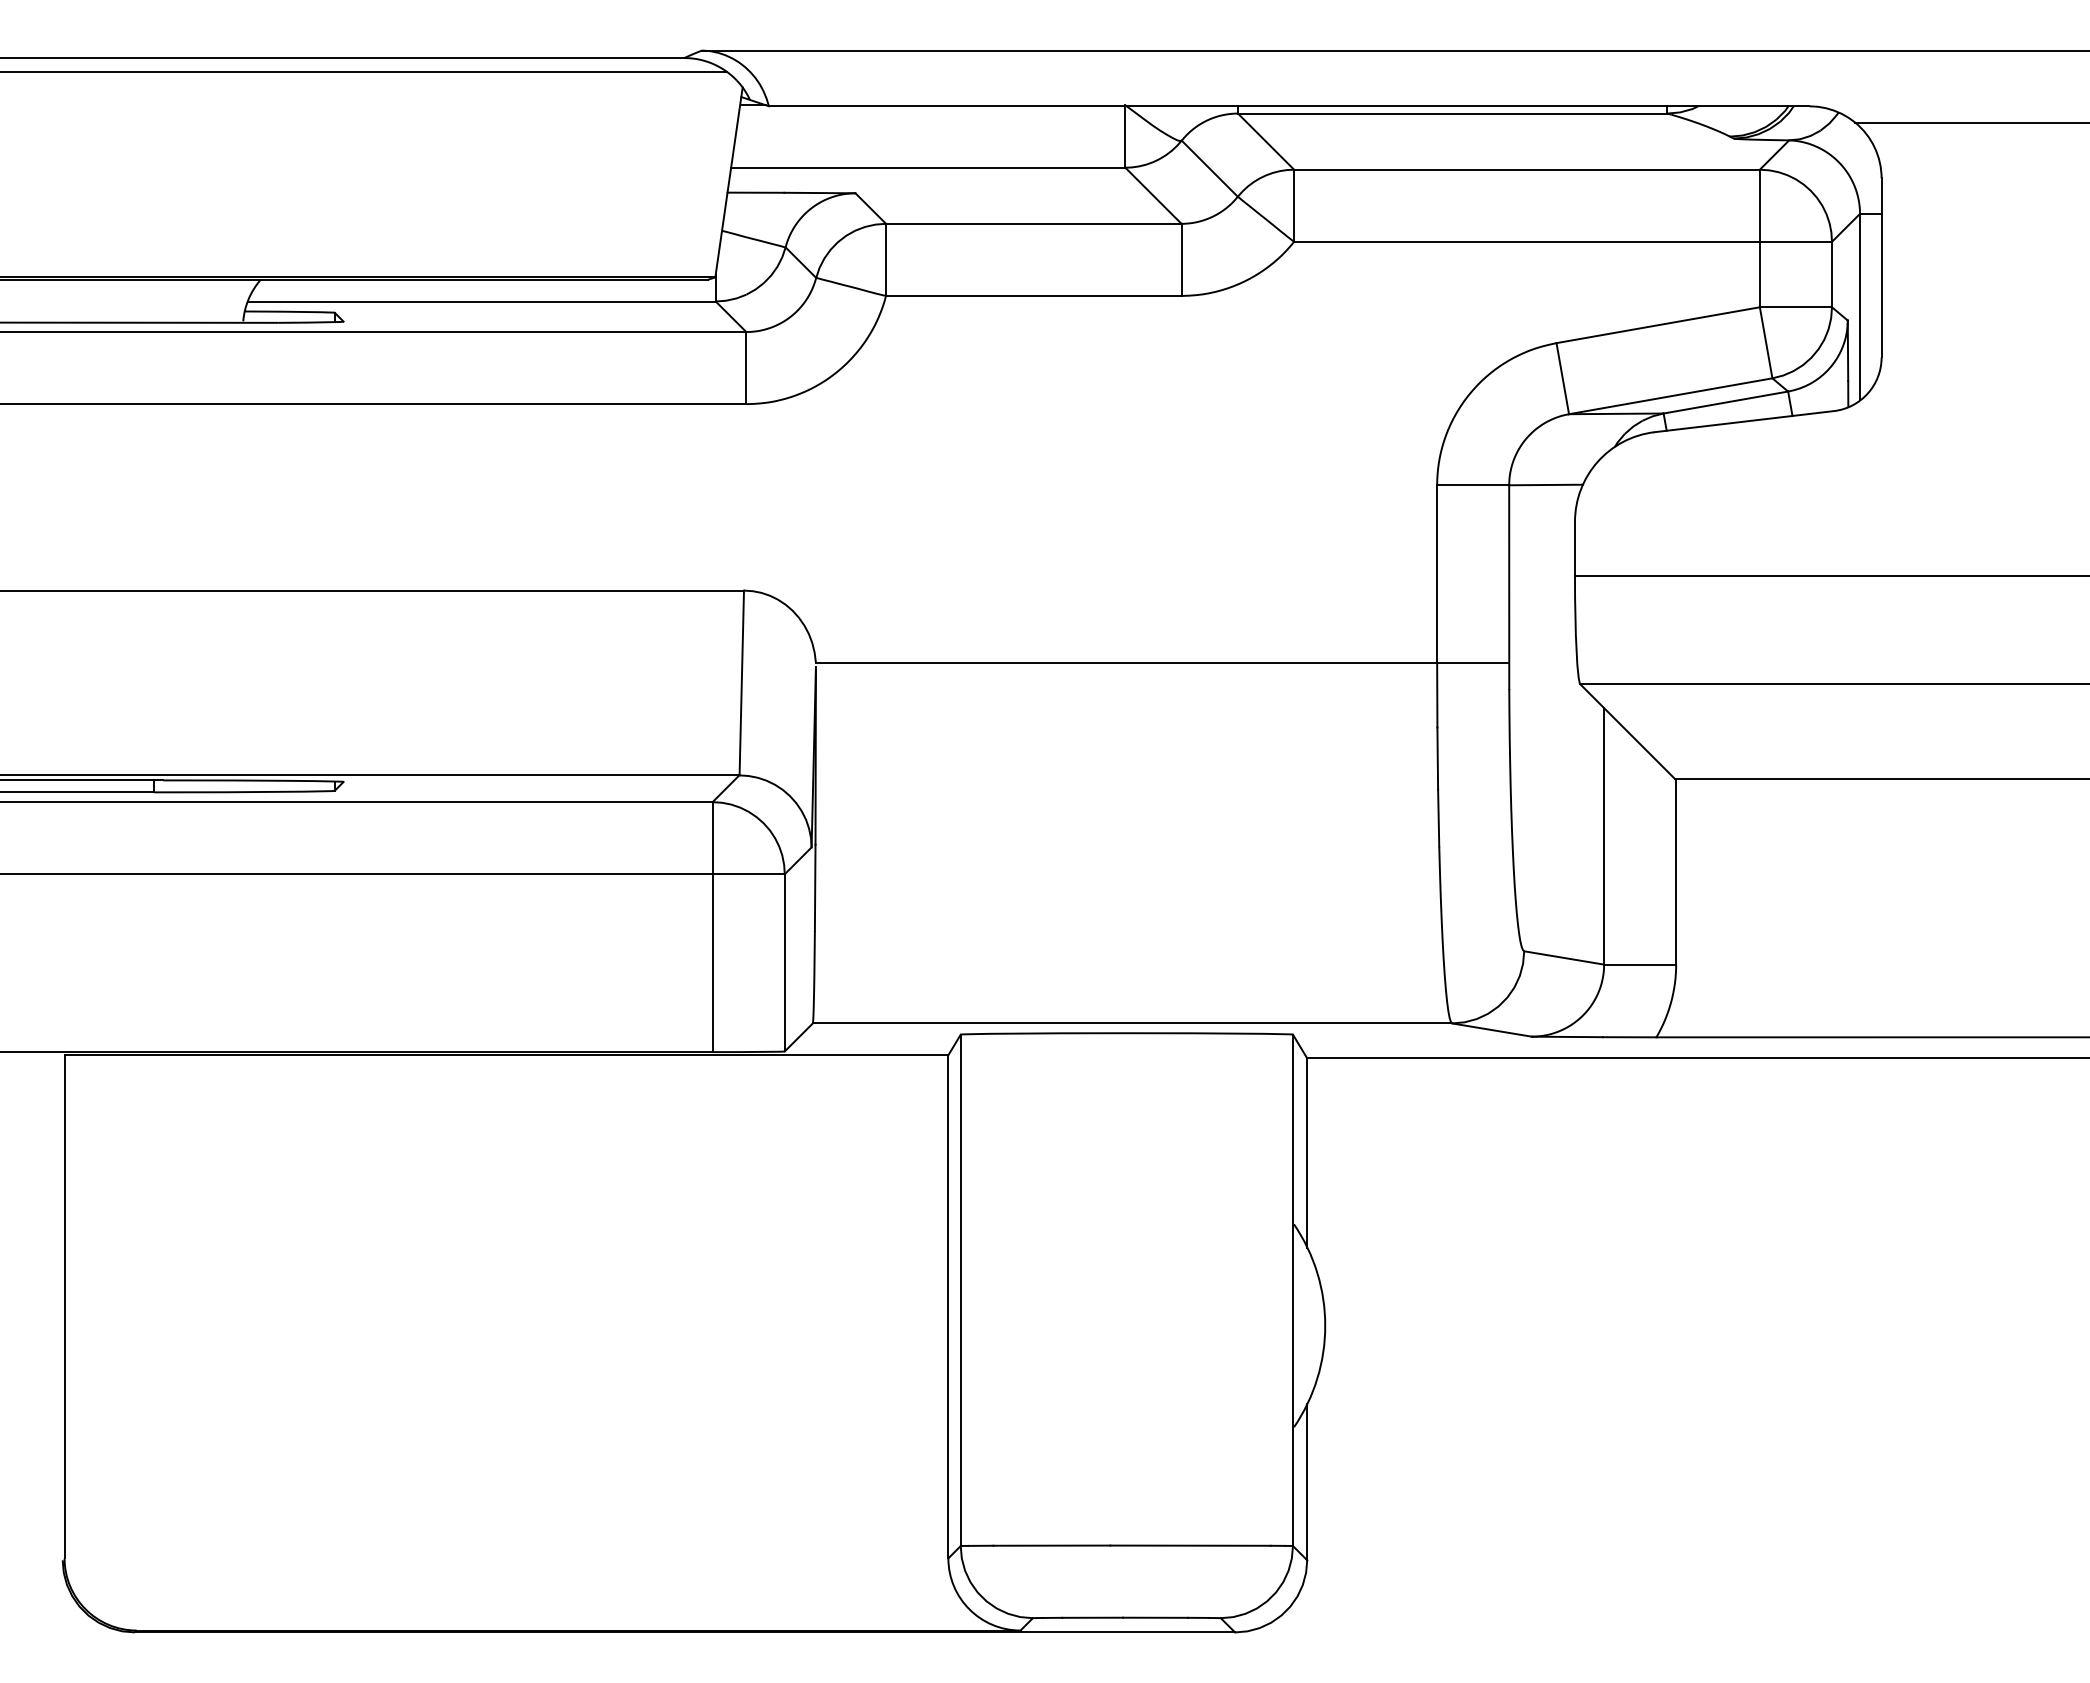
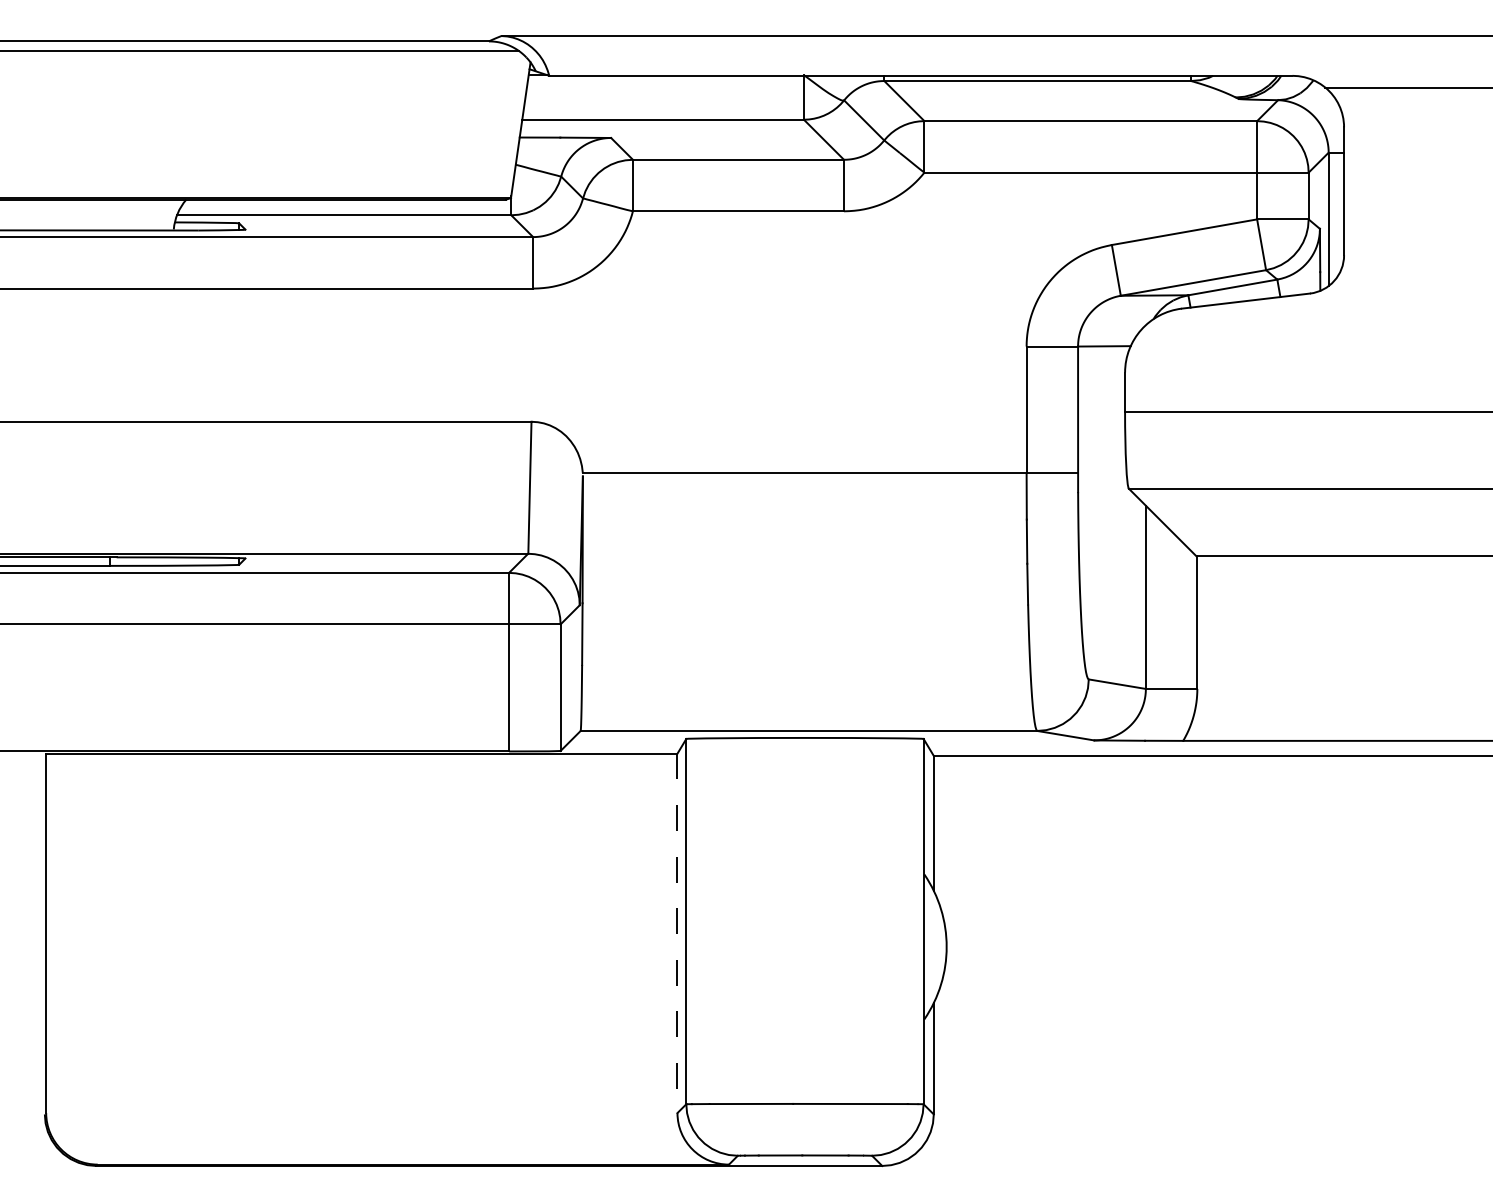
line: (948, 1306) -> (677, 933), solid -> dashed

